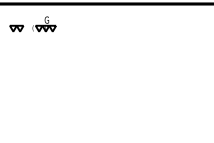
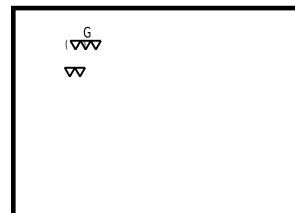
part: (16, 28) -> (74, 71), moved

